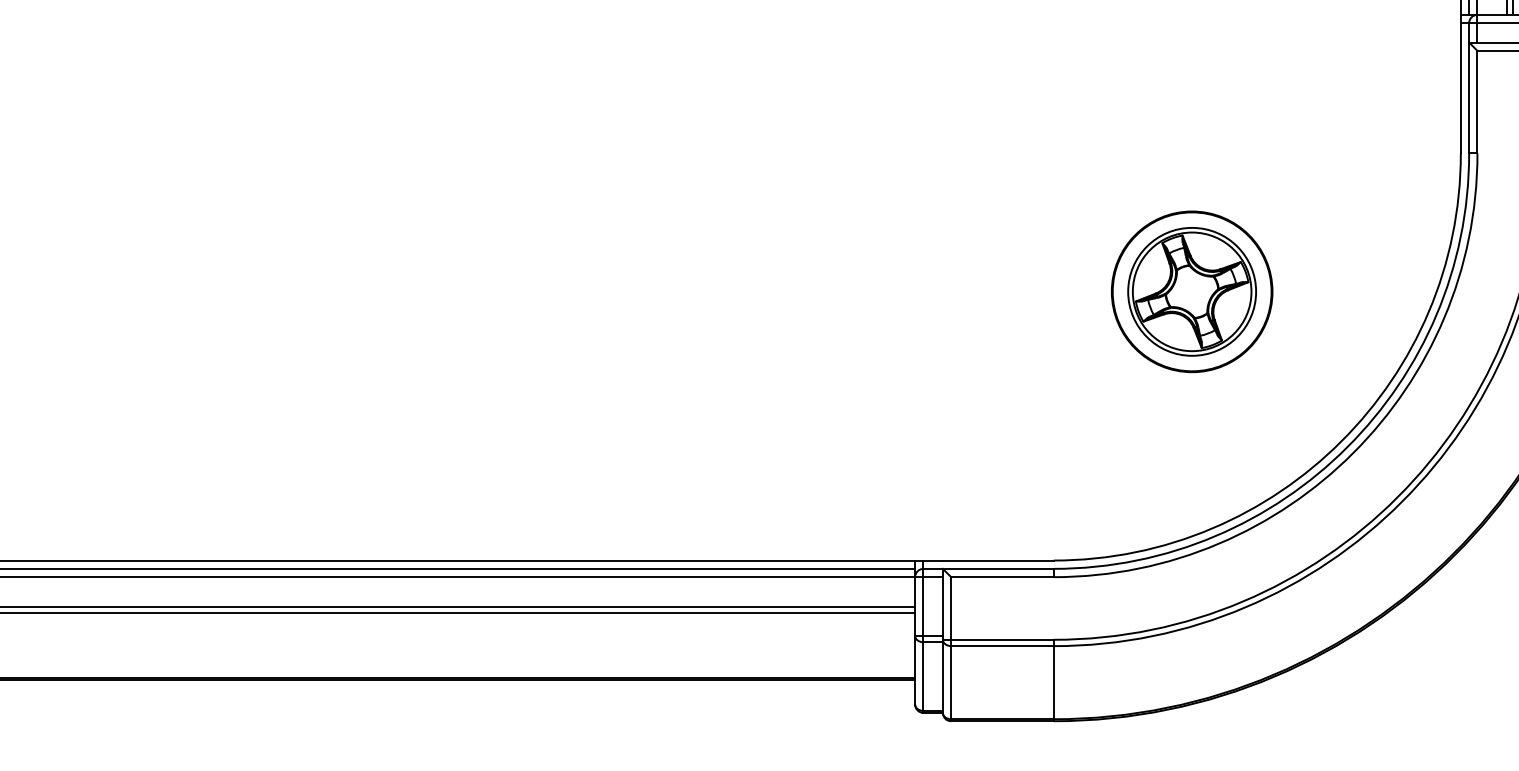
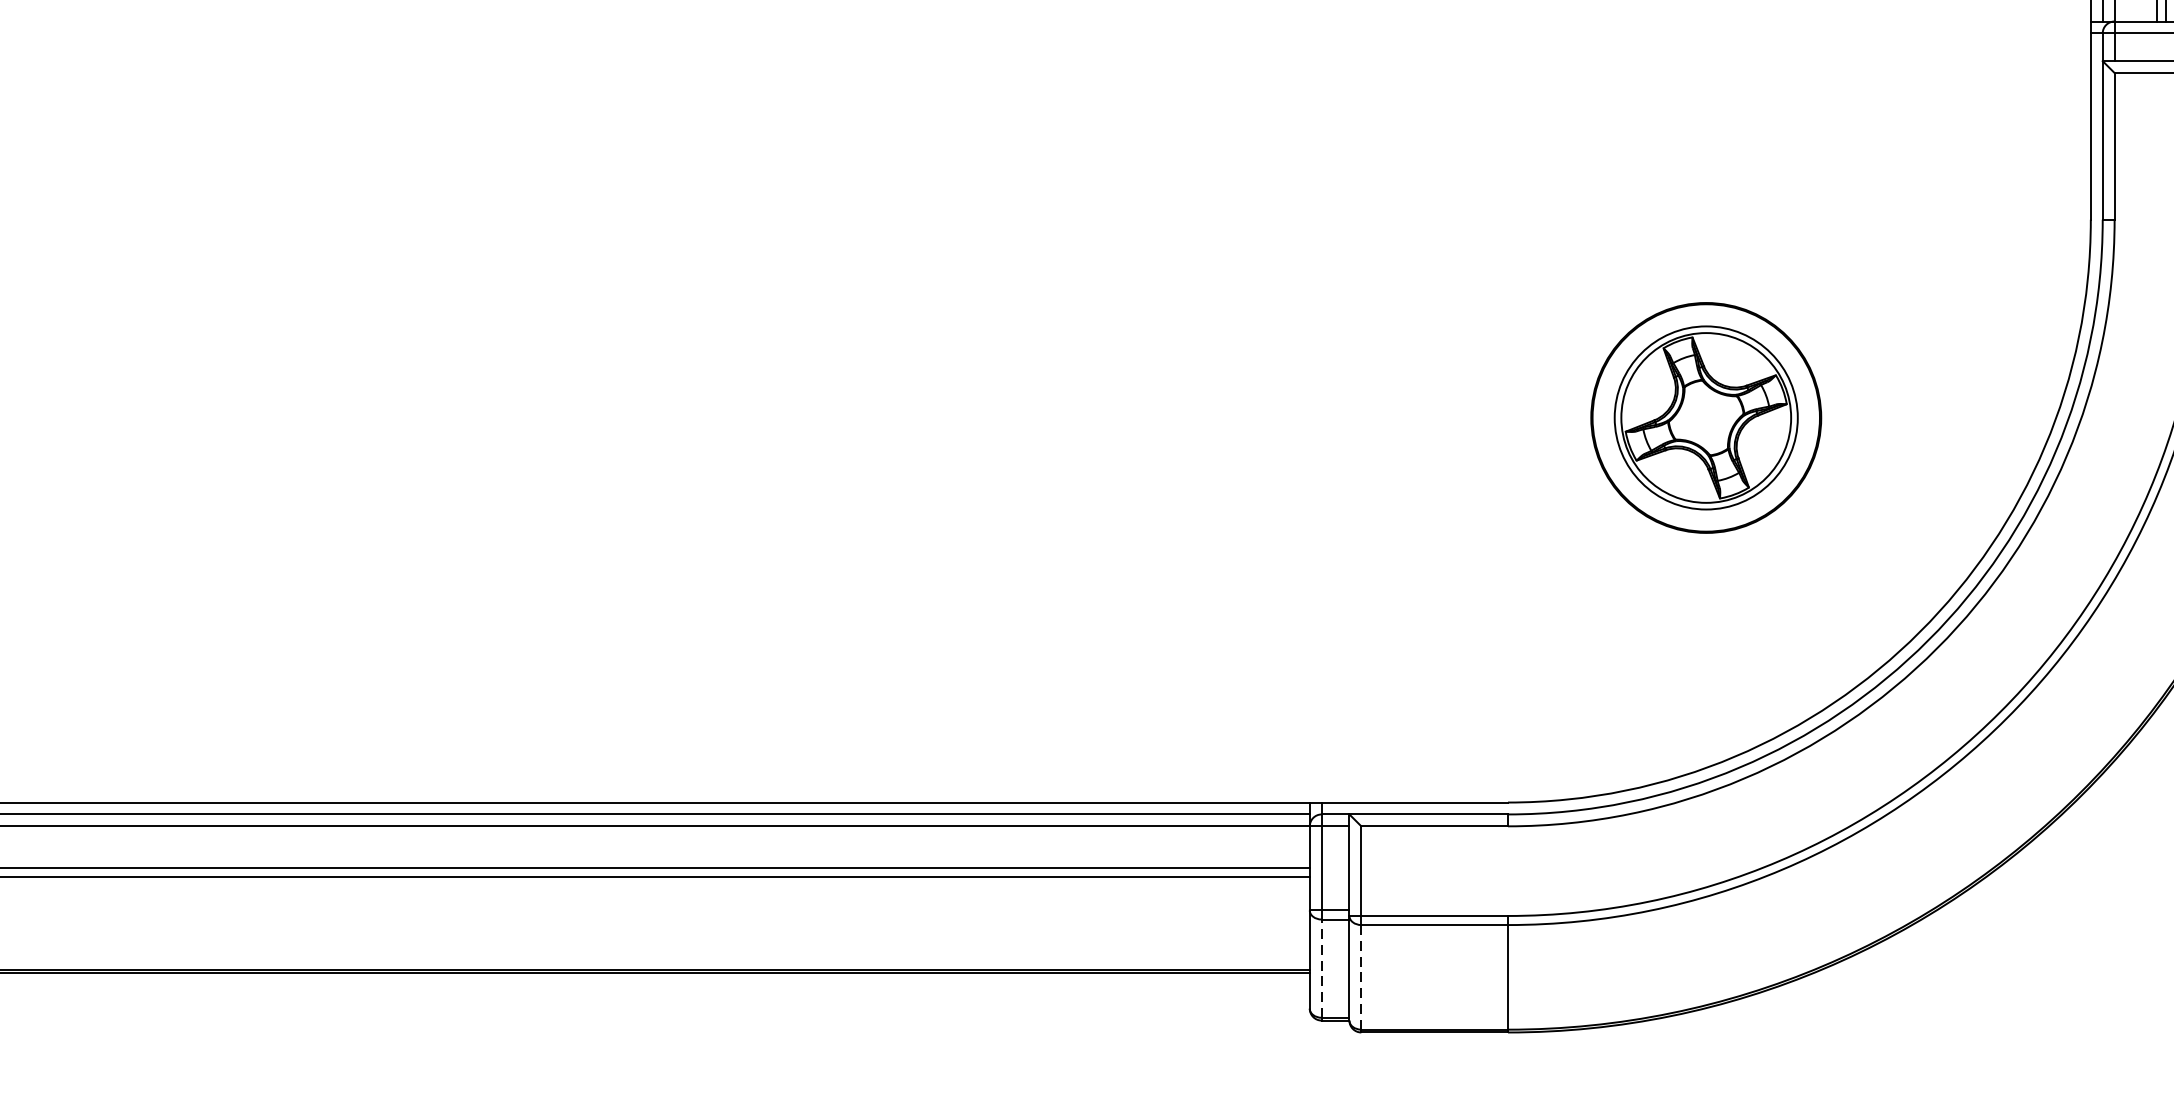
line: (923, 676) -> (1321, 968), solid -> dashed
line: (951, 682) -> (1361, 977), solid -> dashed

